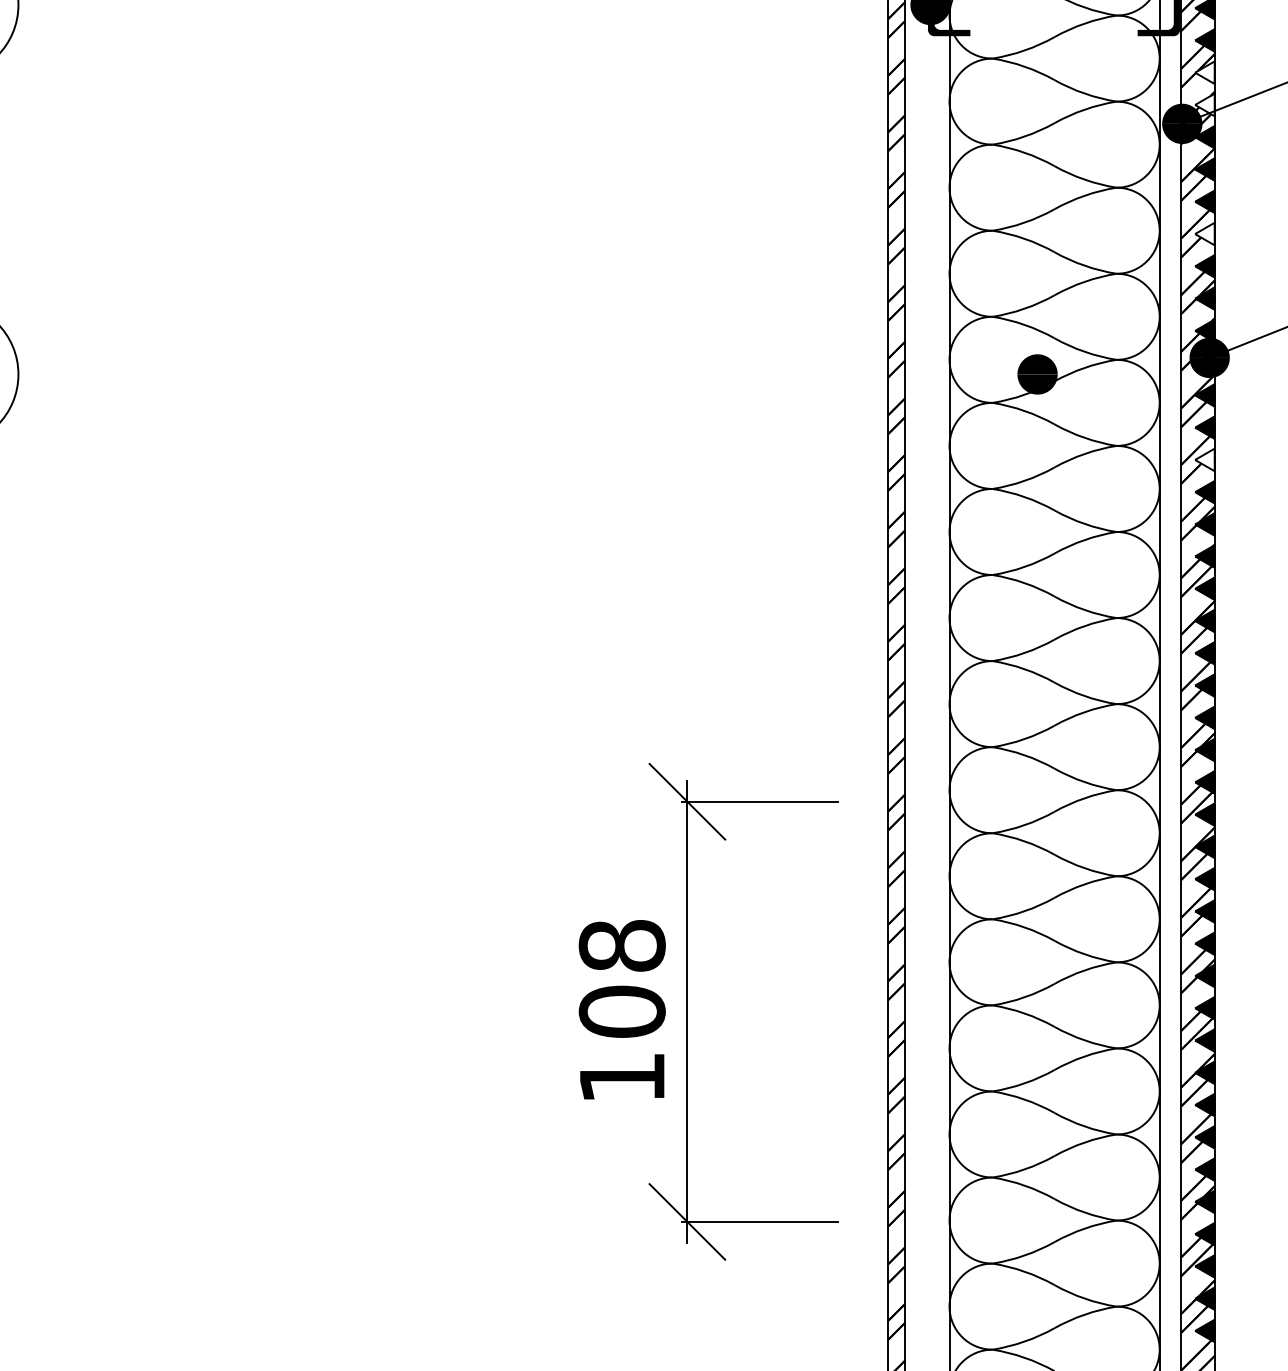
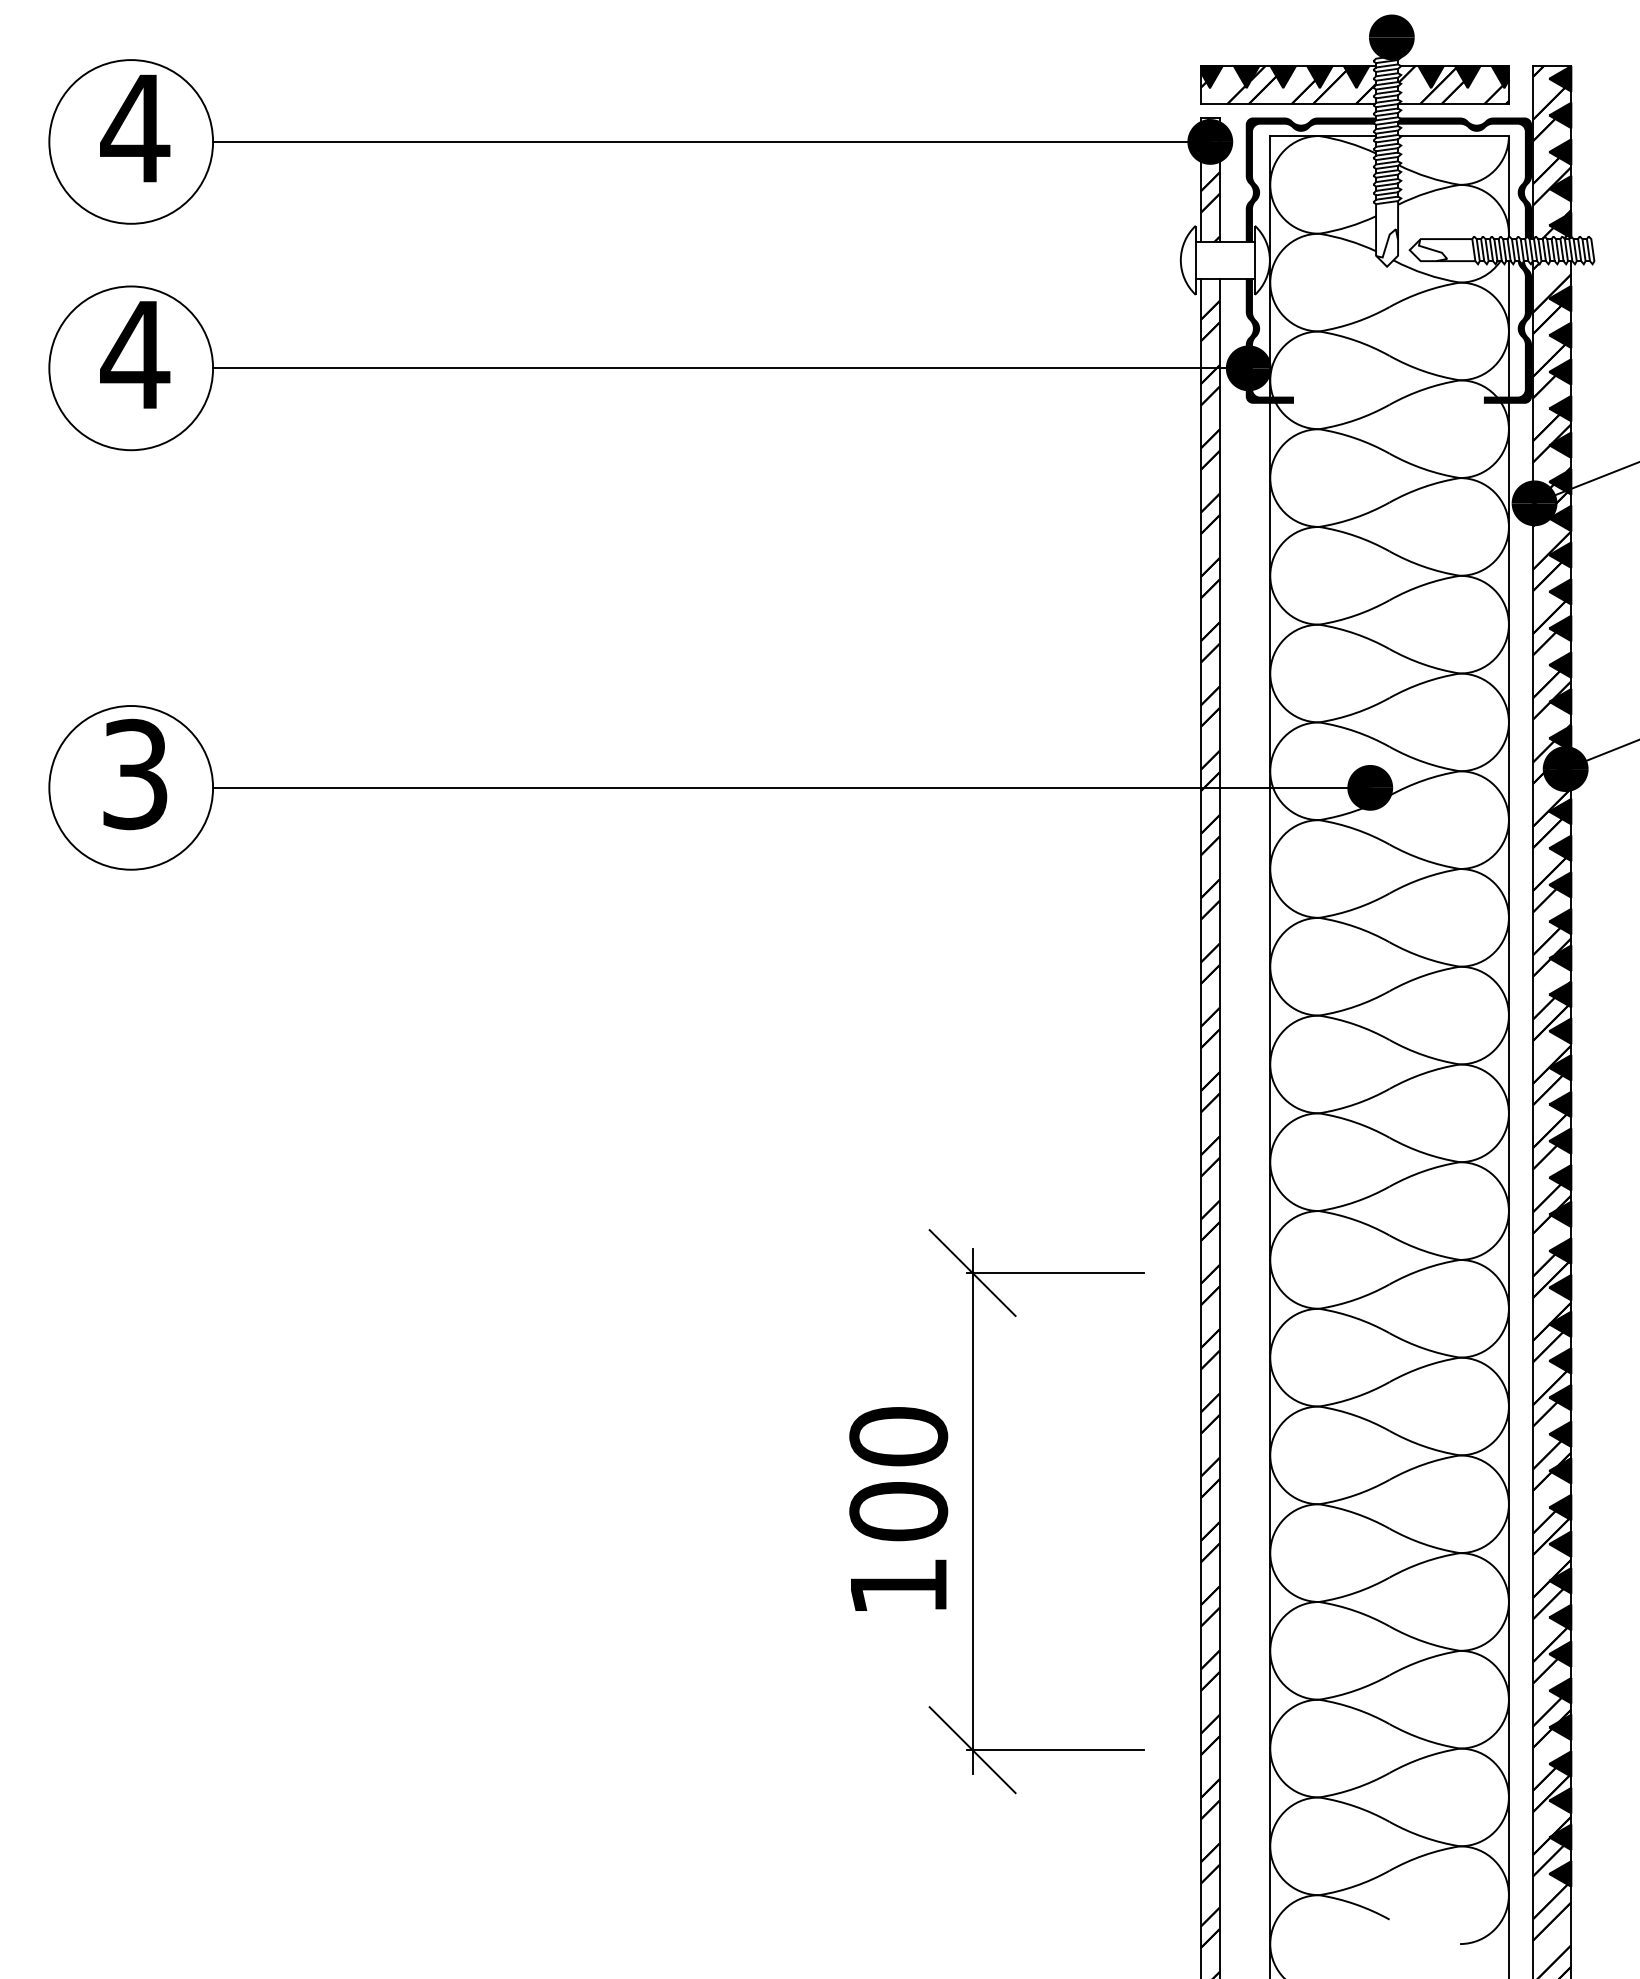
line: (474, 5) -> (730, 368), added
fill: (1205, 72) -> (1560, 445), added
fill: (1205, 104) -> (1560, 481), added
fill: (1205, 234) -> (1560, 628), added
line: (527, 374) -> (791, 787), added
fill: (1205, 459) -> (1560, 884), added
text: (622, 945) -> (898, 1436), 108 -> 100

